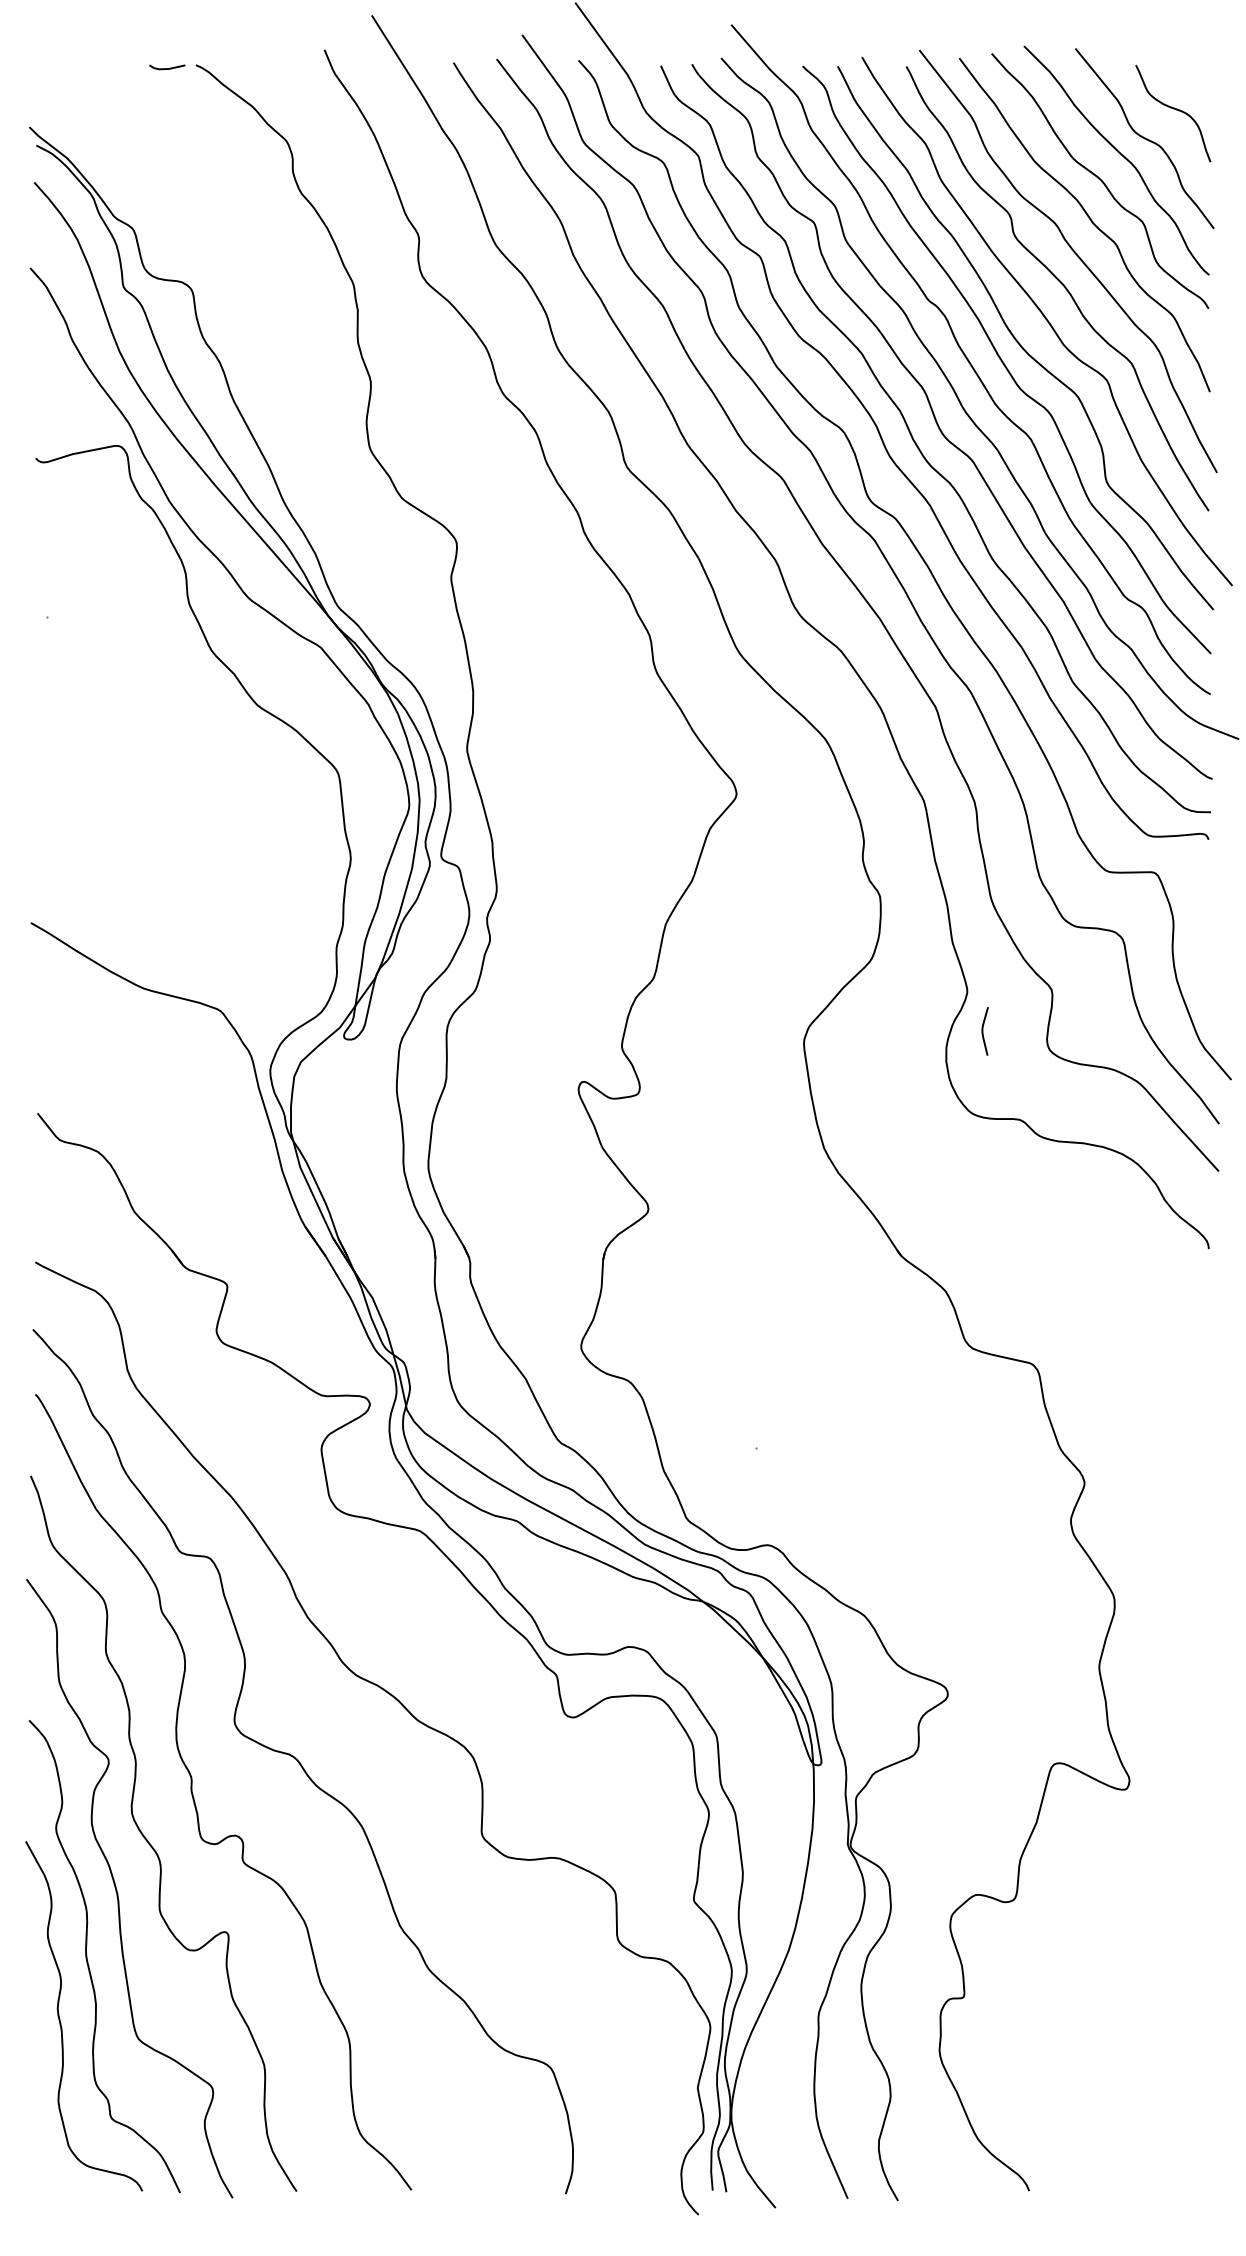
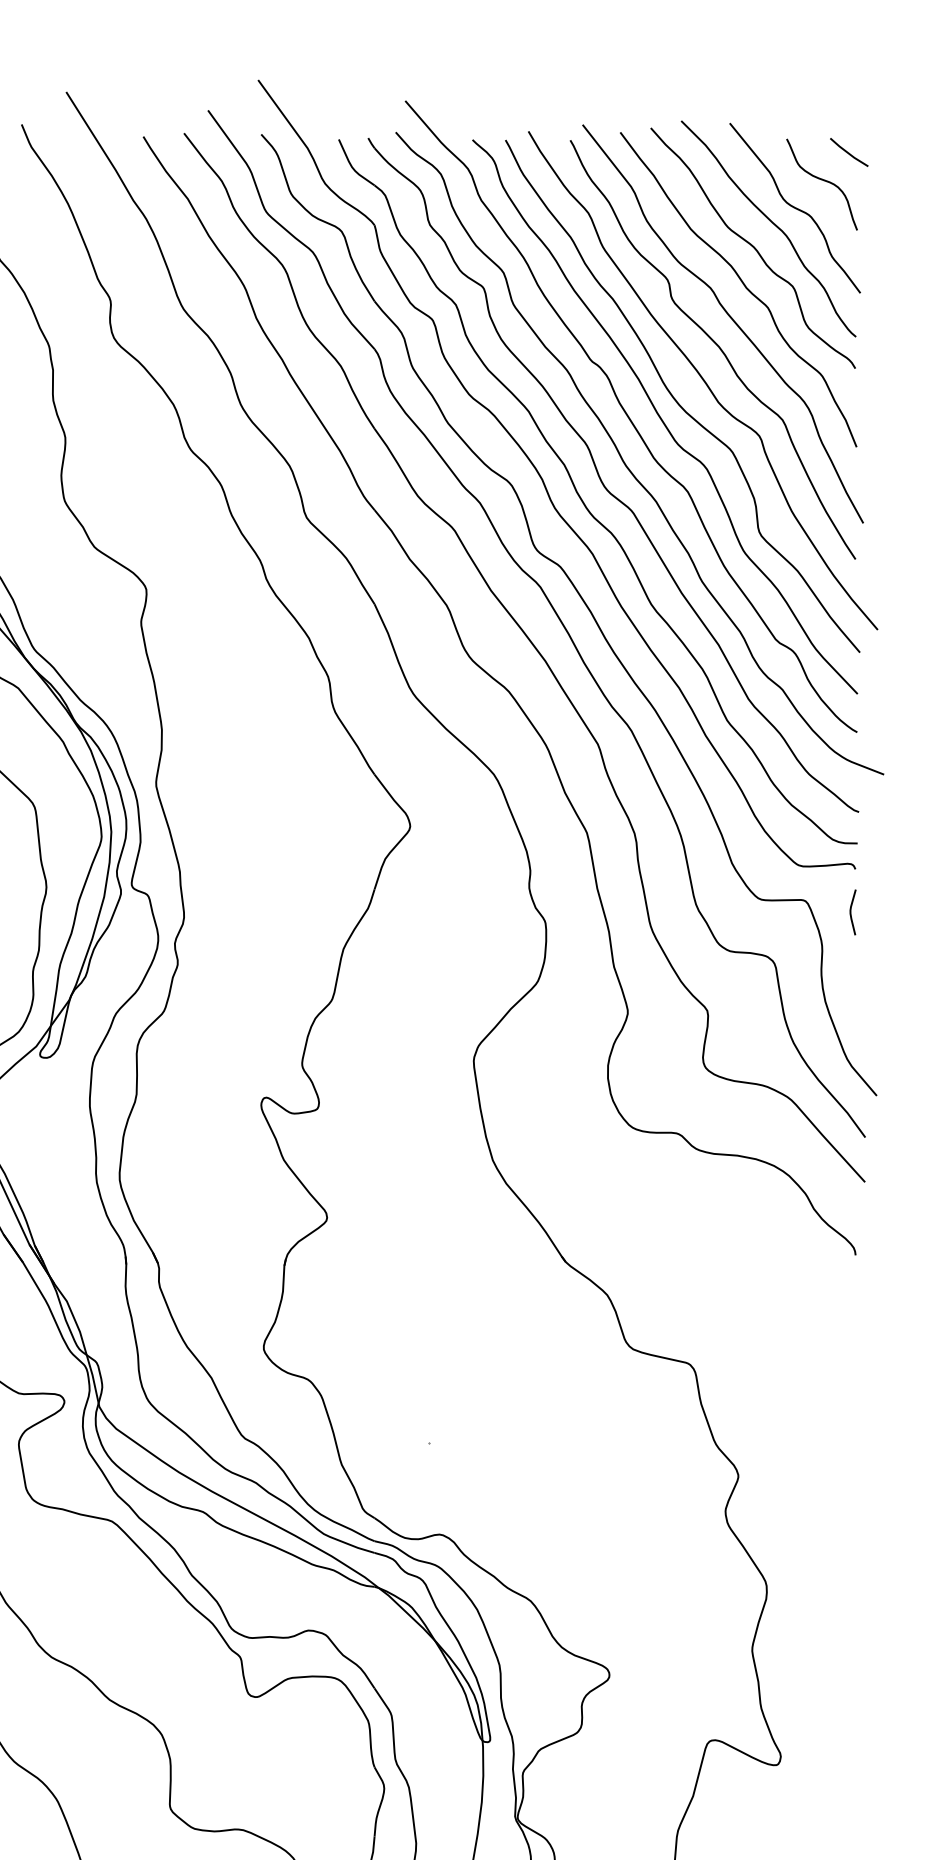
line: (1201, 79) -> (848, 152), added
curve: (983, 1031) -> (851, 912), moved

